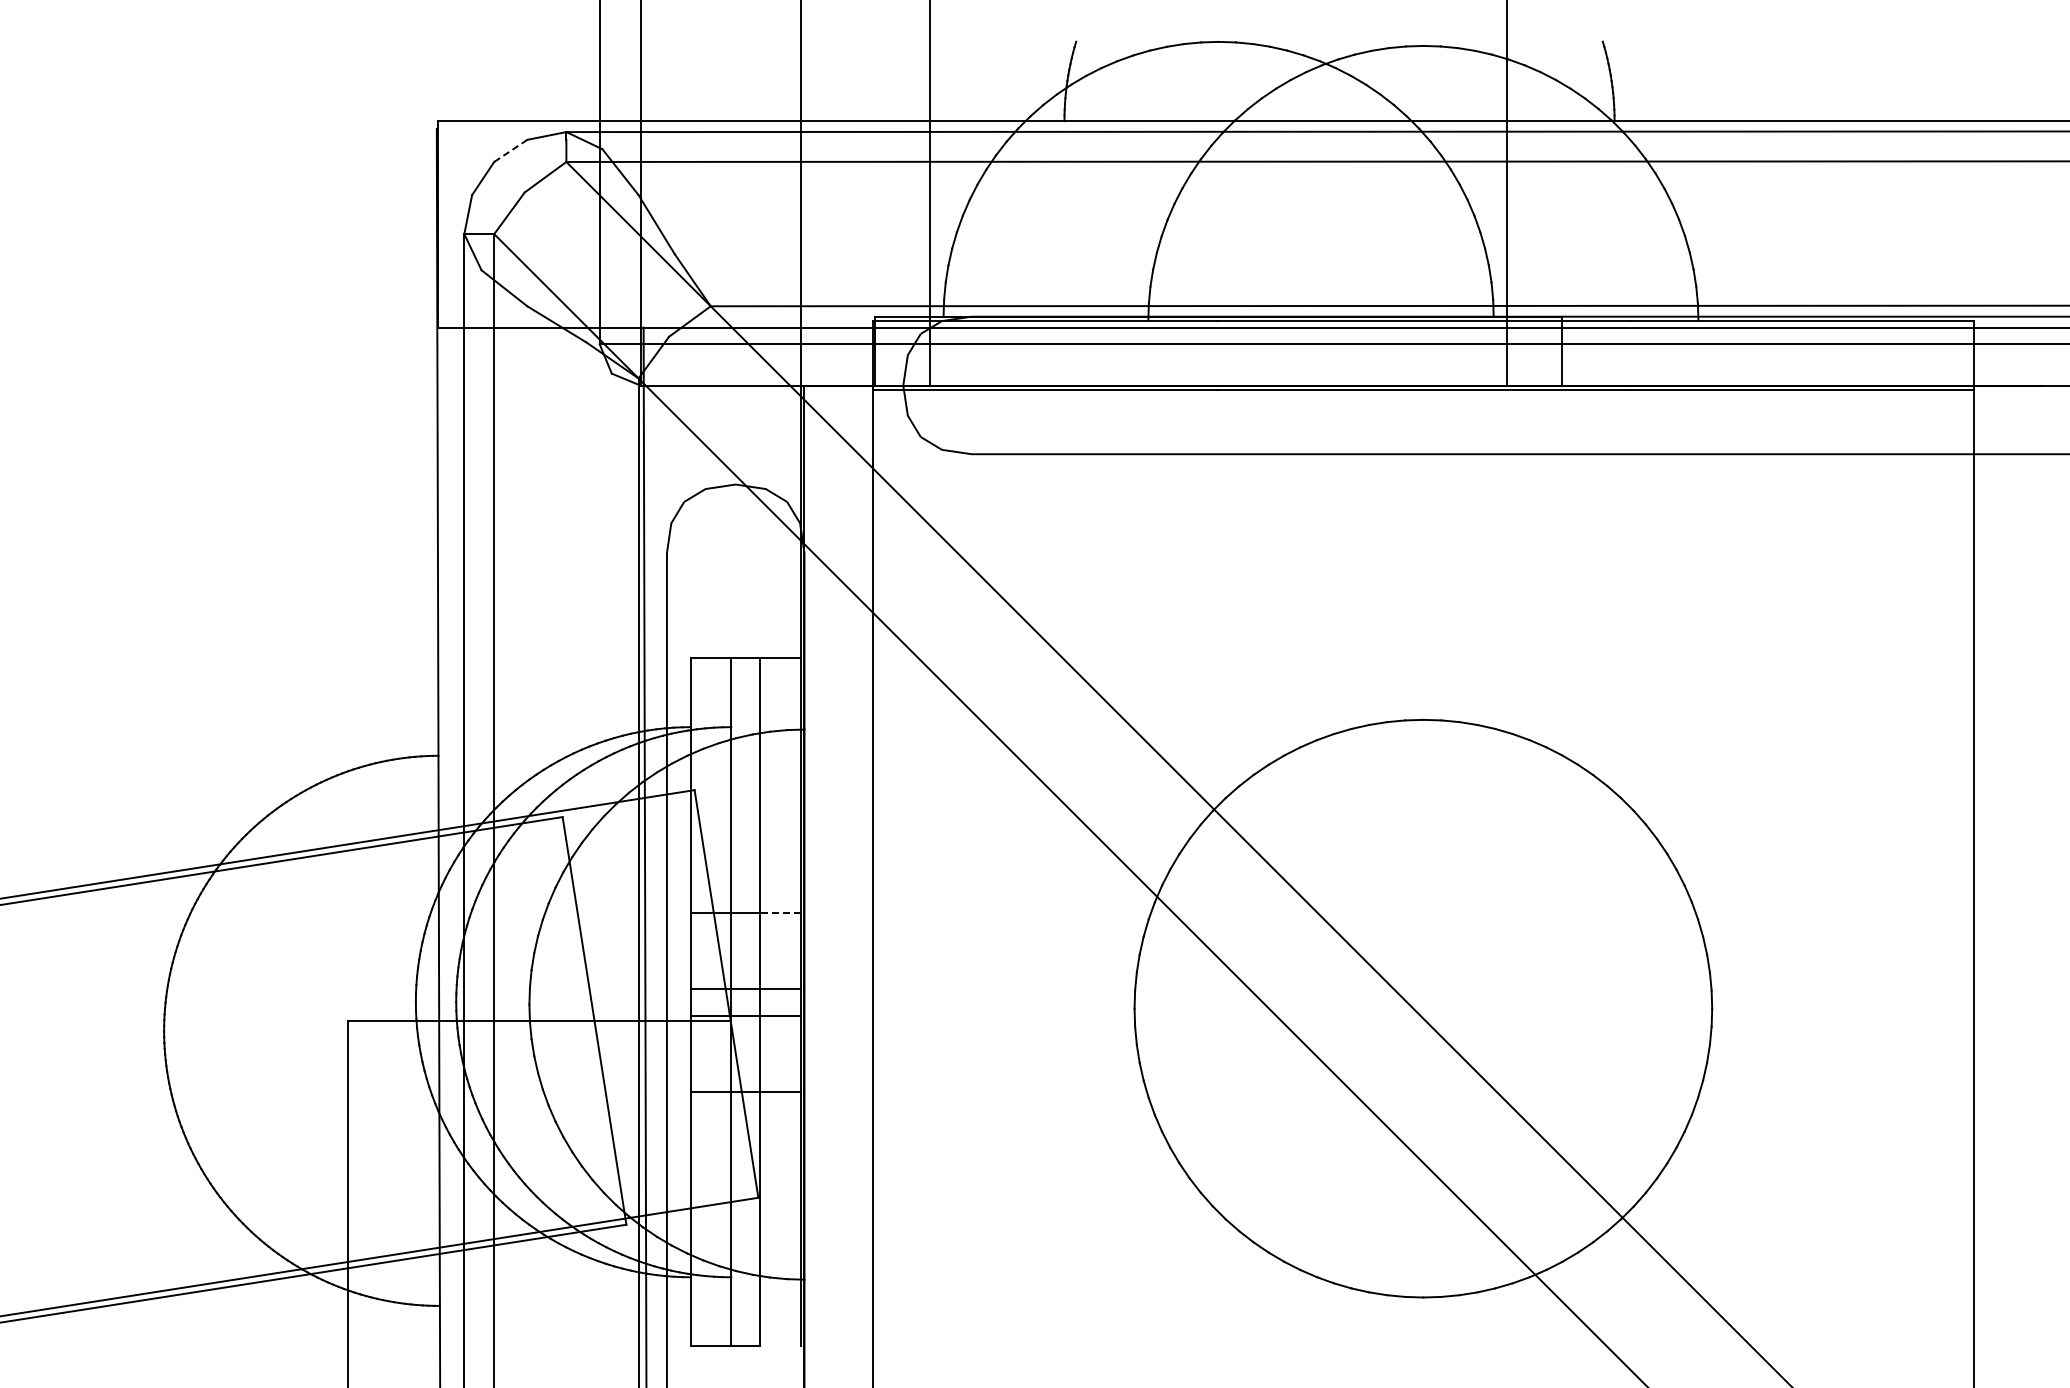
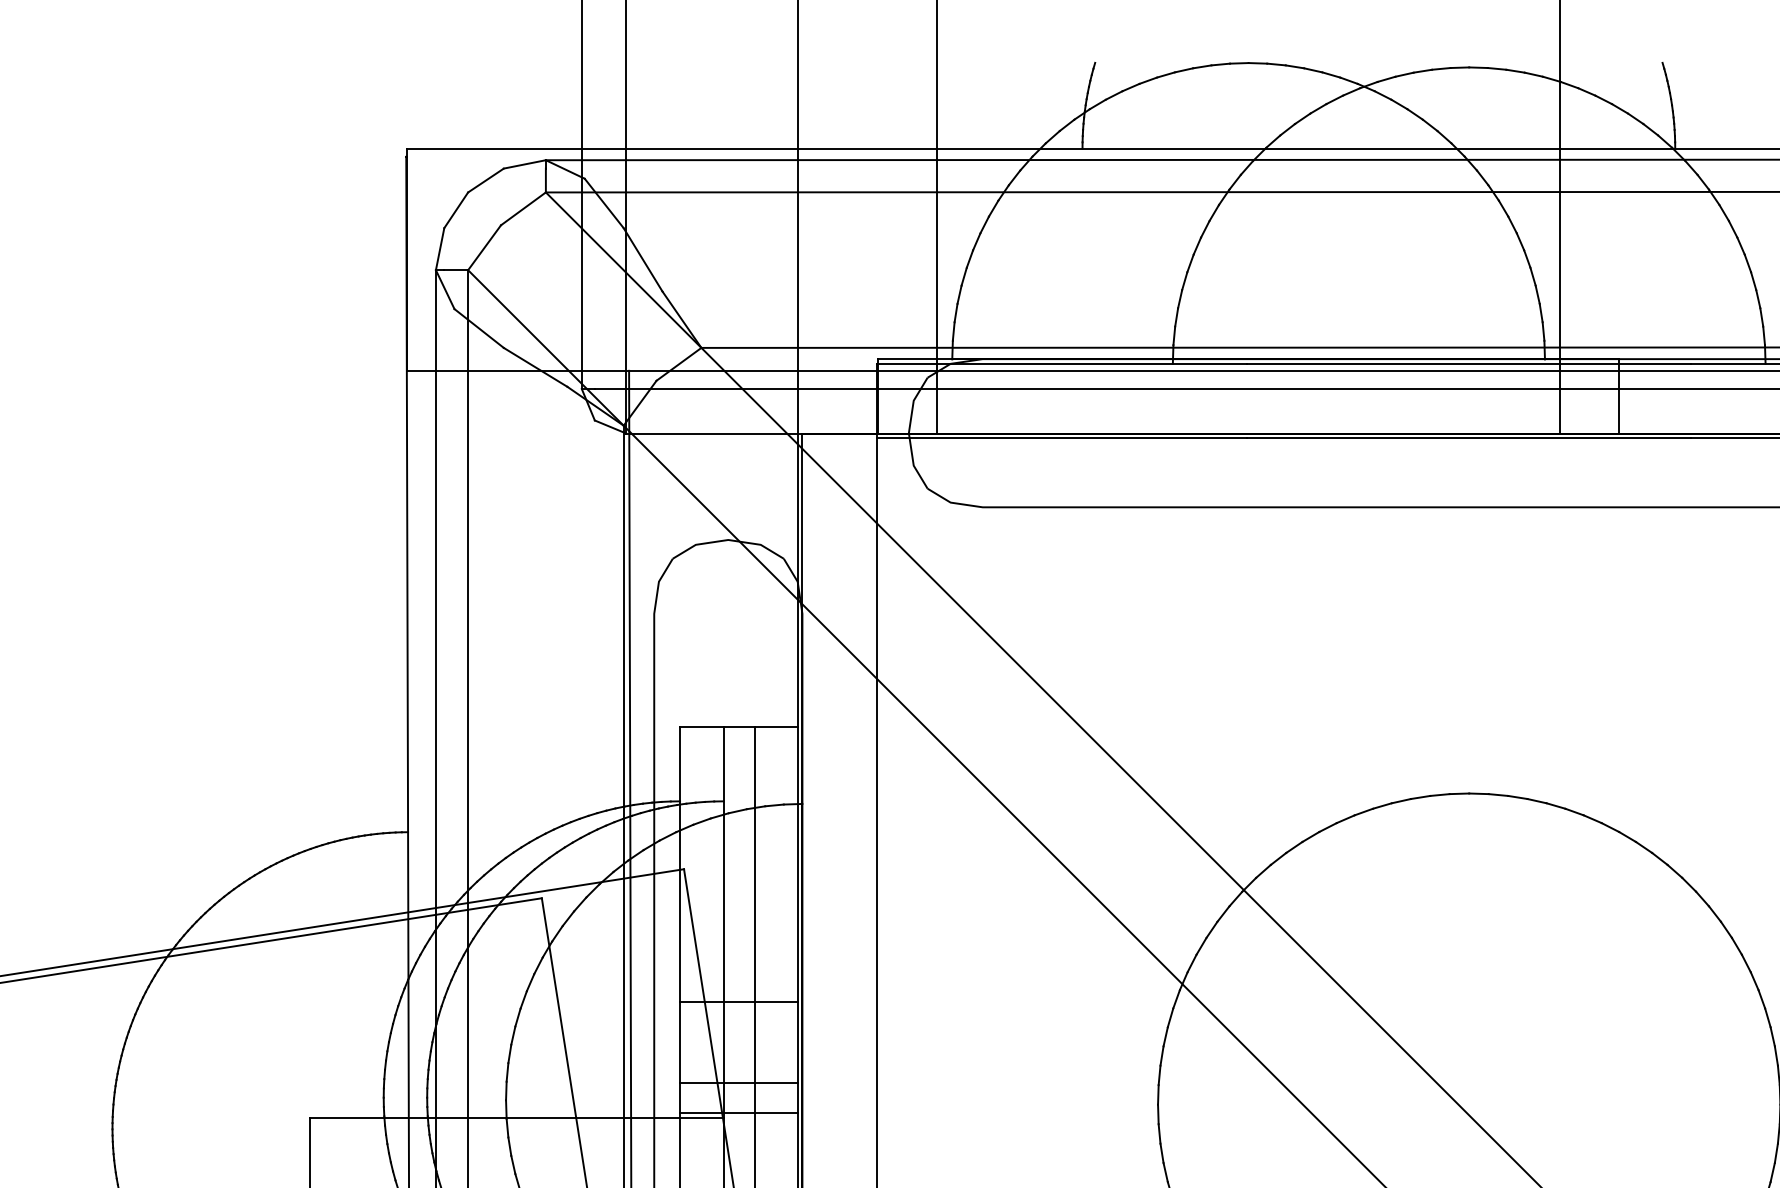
line: (510, 150) -> (485, 180), dashed -> solid
line: (780, 912) -> (776, 1001), dashed -> solid

